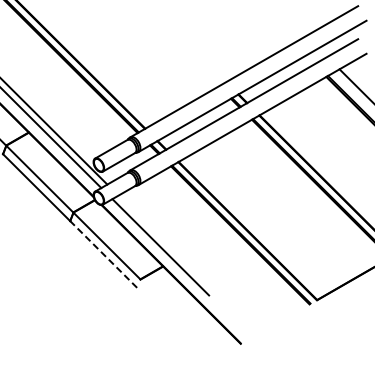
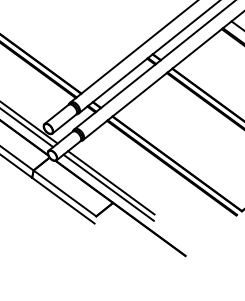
line: (164, 241) -> (111, 182), added
line: (103, 254) -> (63, 200), dashed -> solid

